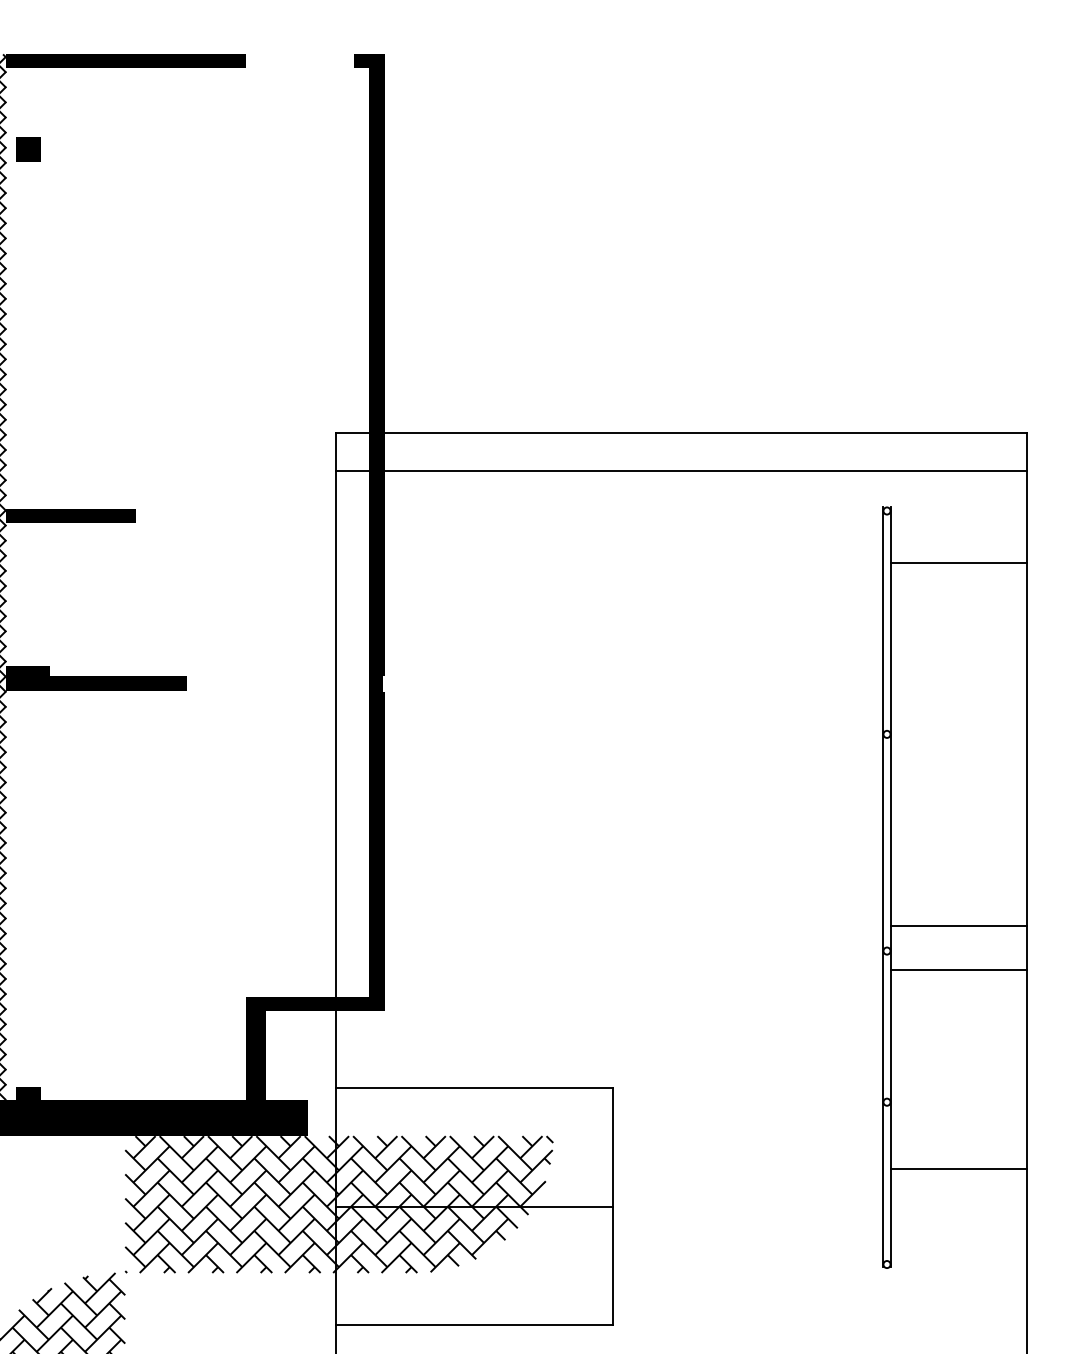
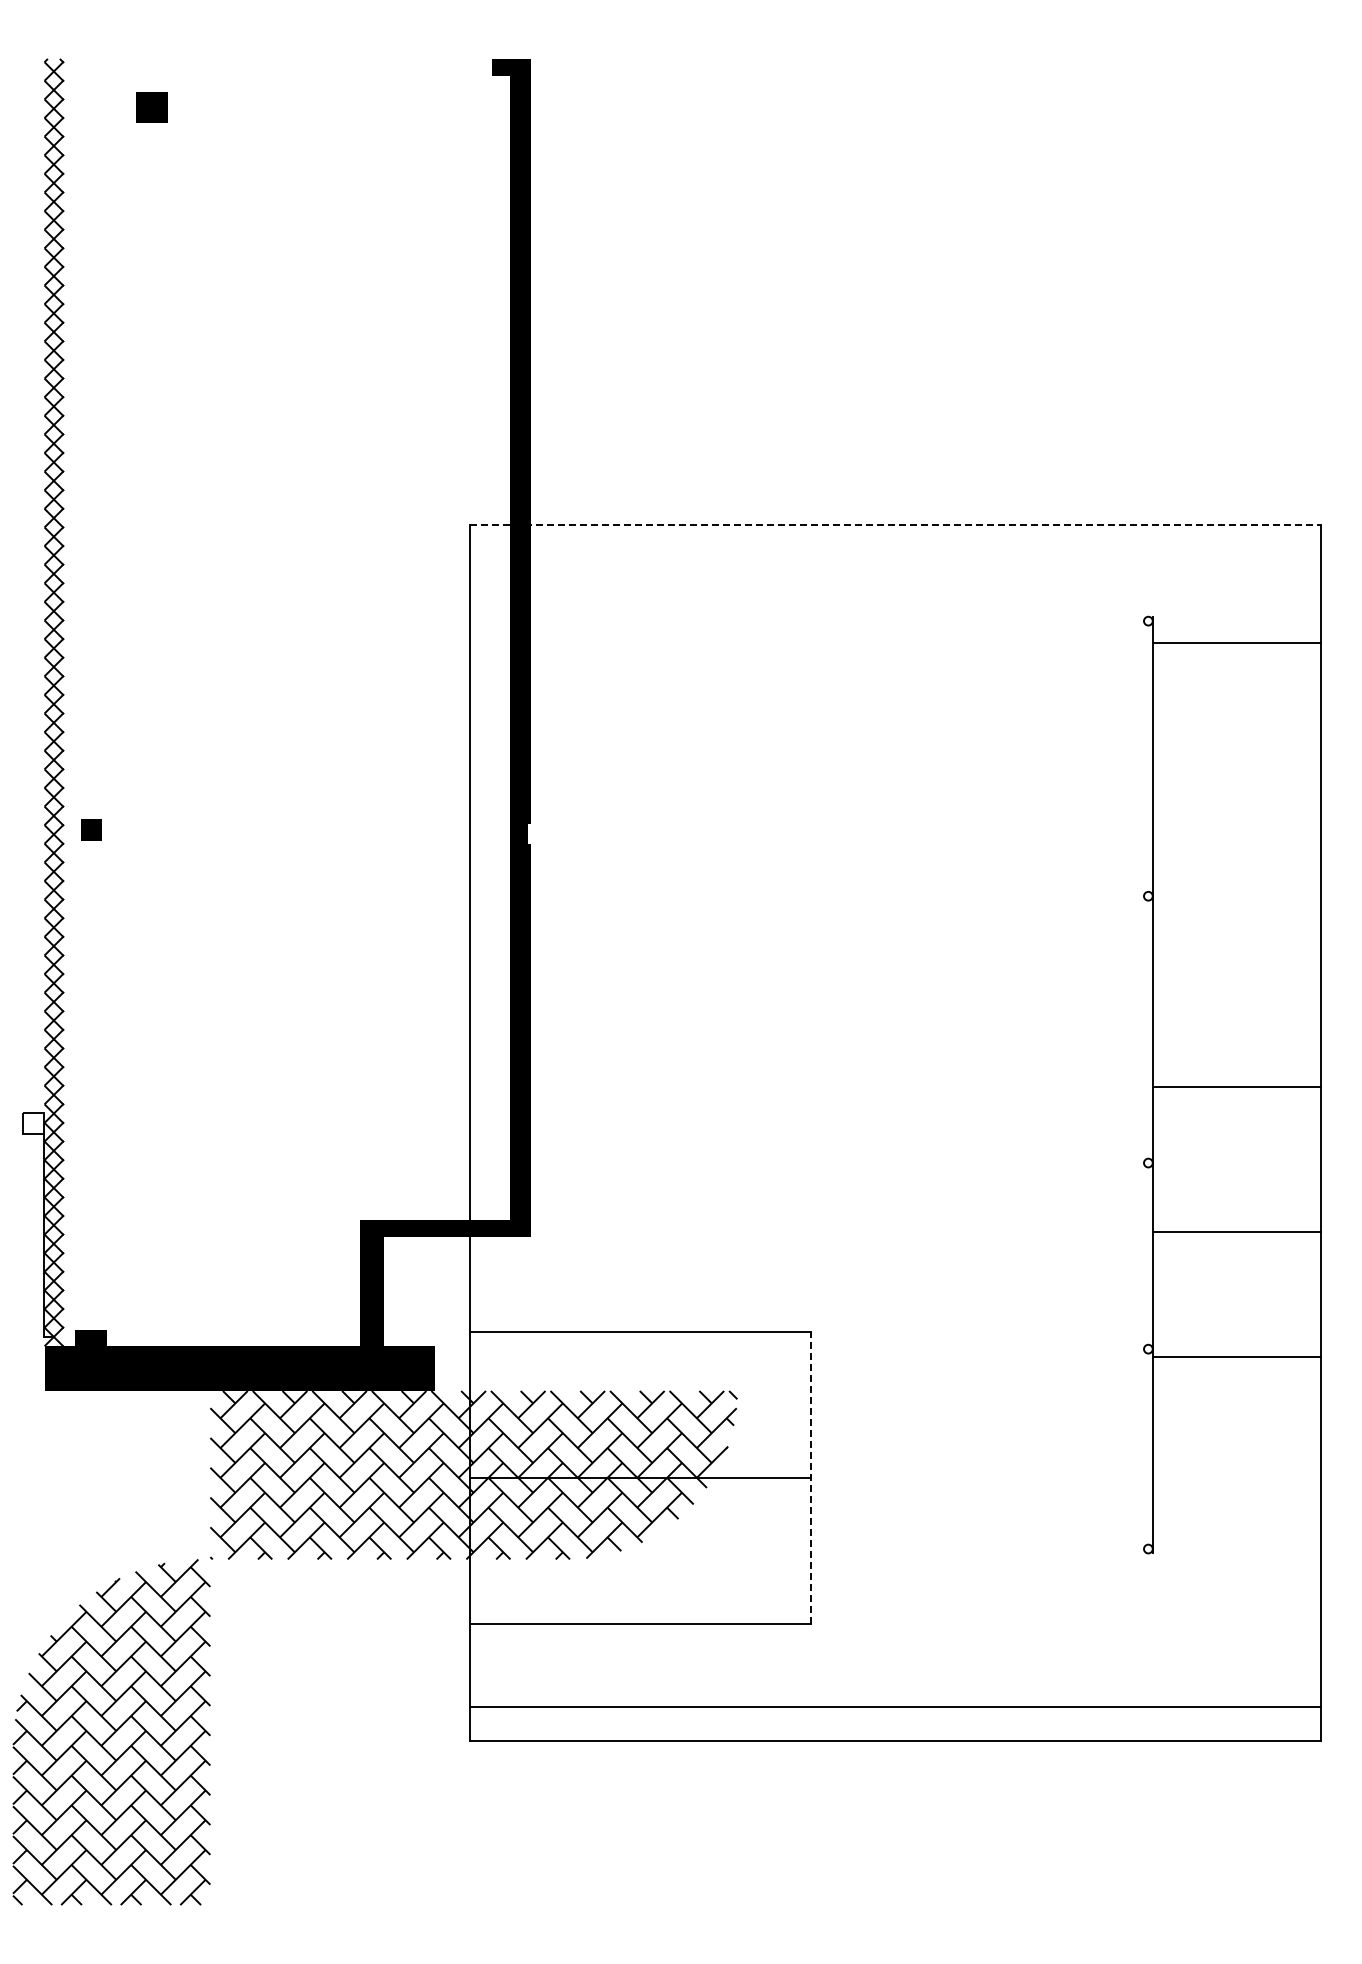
fill: (126, 61) -> (211, 67), removed
part: (27, 149) -> (151, 107), moved
line: (682, 433) -> (896, 525), solid -> dashed
line: (681, 471) -> (895, 572), removed
fill: (70, 516) -> (143, 627), removed
line: (958, 562) -> (1236, 642), moved
fill: (96, 677) -> (174, 826), removed
line: (883, 887) -> (1143, 1084), removed
line: (958, 925) -> (1236, 1086), moved
line: (958, 970) -> (1236, 1231), moved
line: (958, 1169) -> (1236, 1357), moved
line: (612, 1206) -> (810, 1477), solid -> dashed

